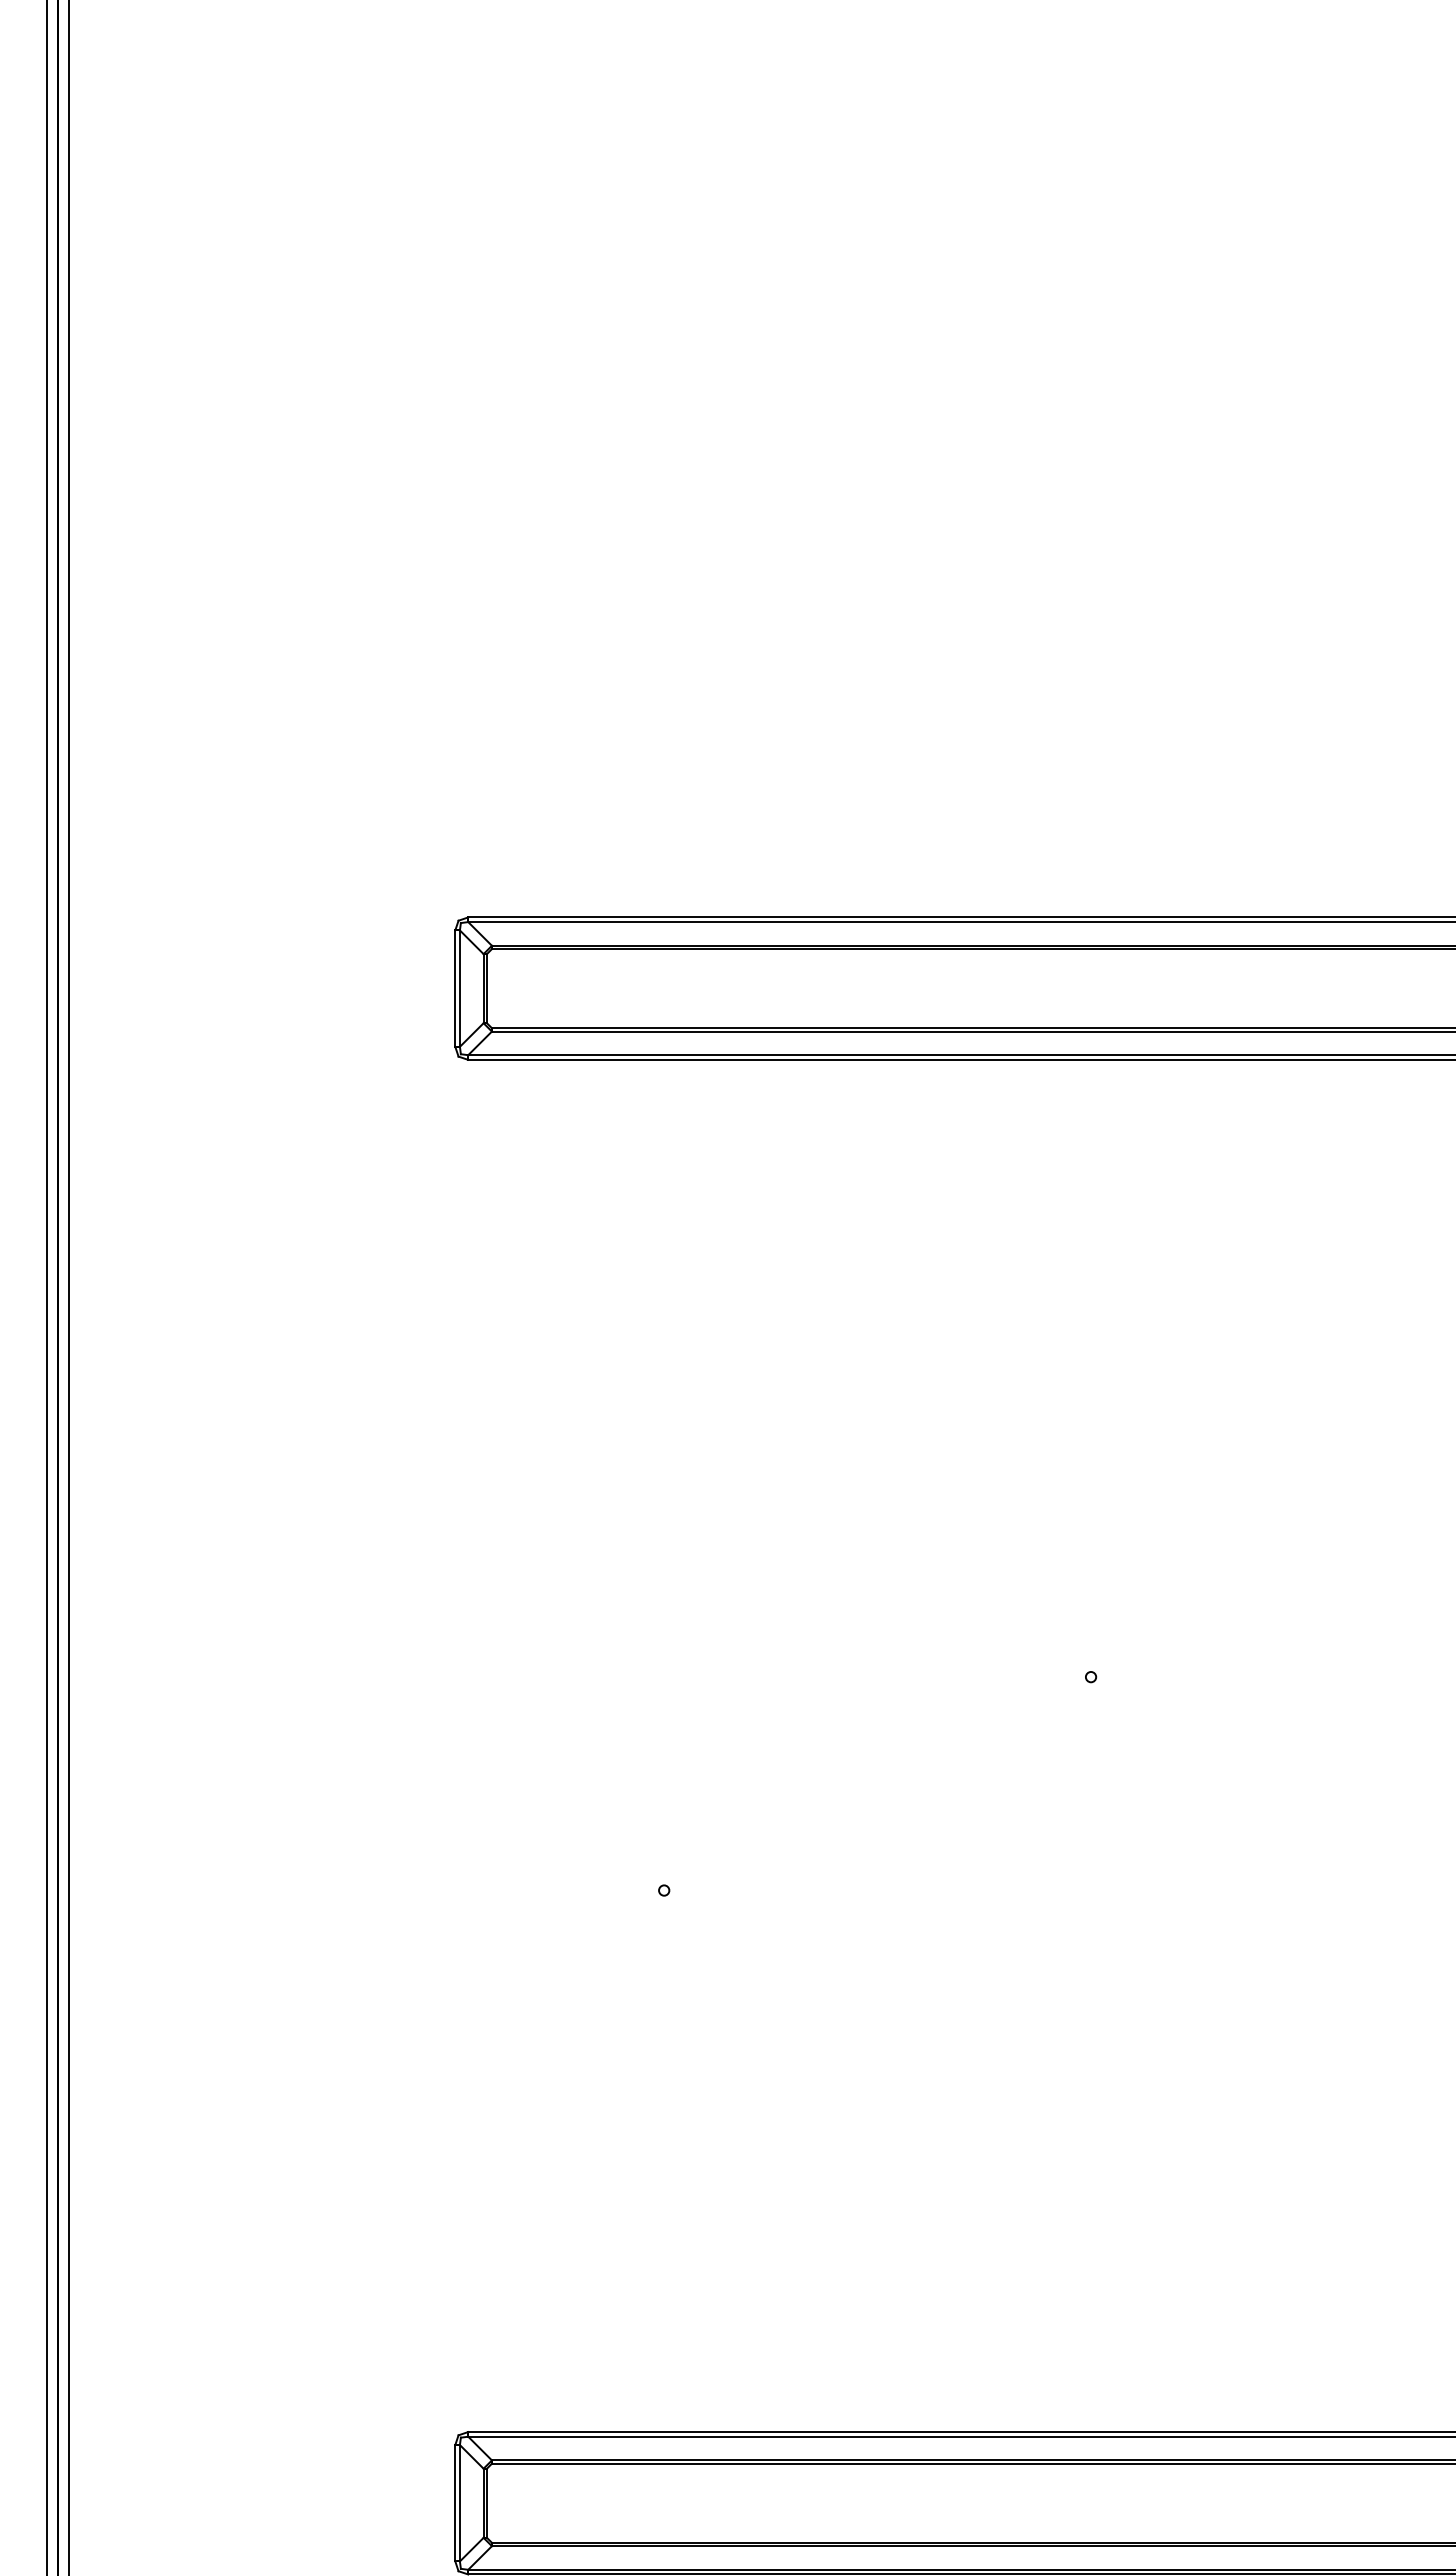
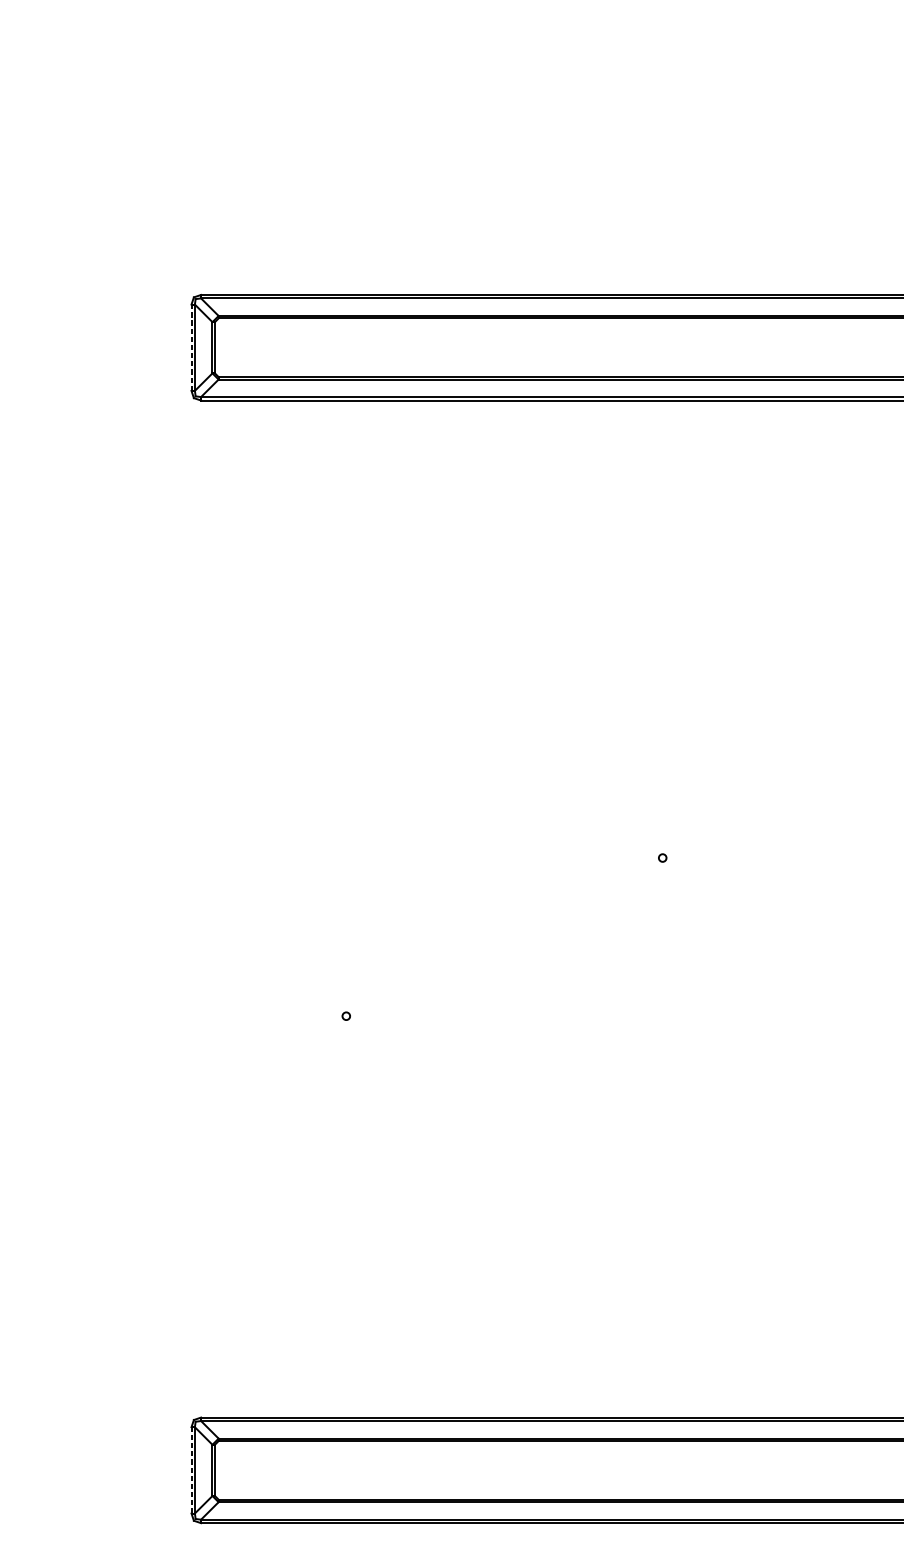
line: (455, 988) -> (191, 347), solid -> dashed
line: (455, 2502) -> (191, 1469), solid -> dashed

